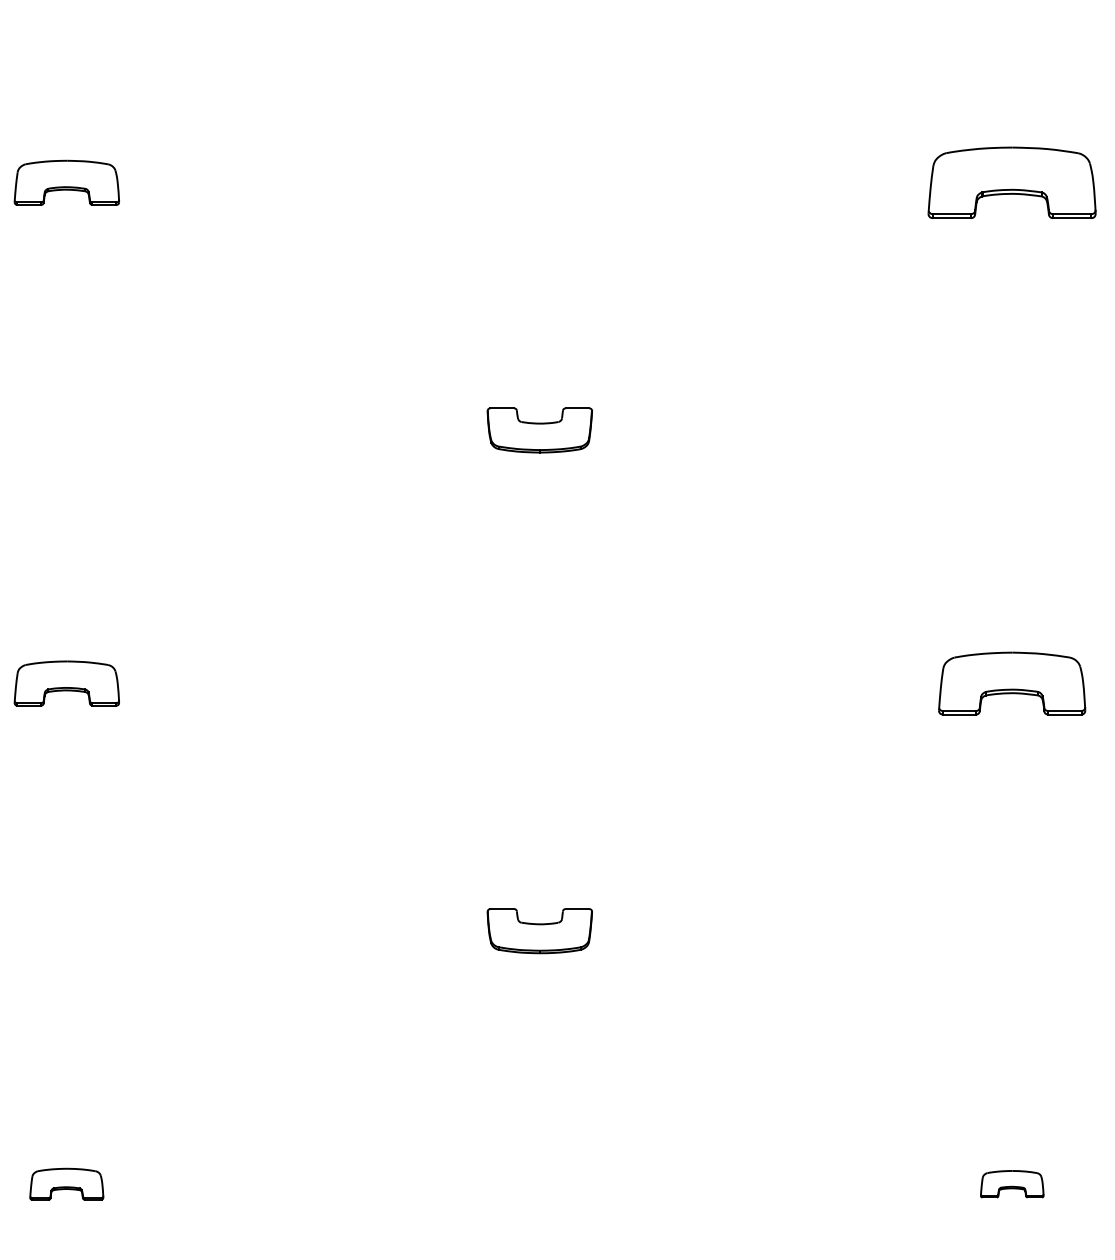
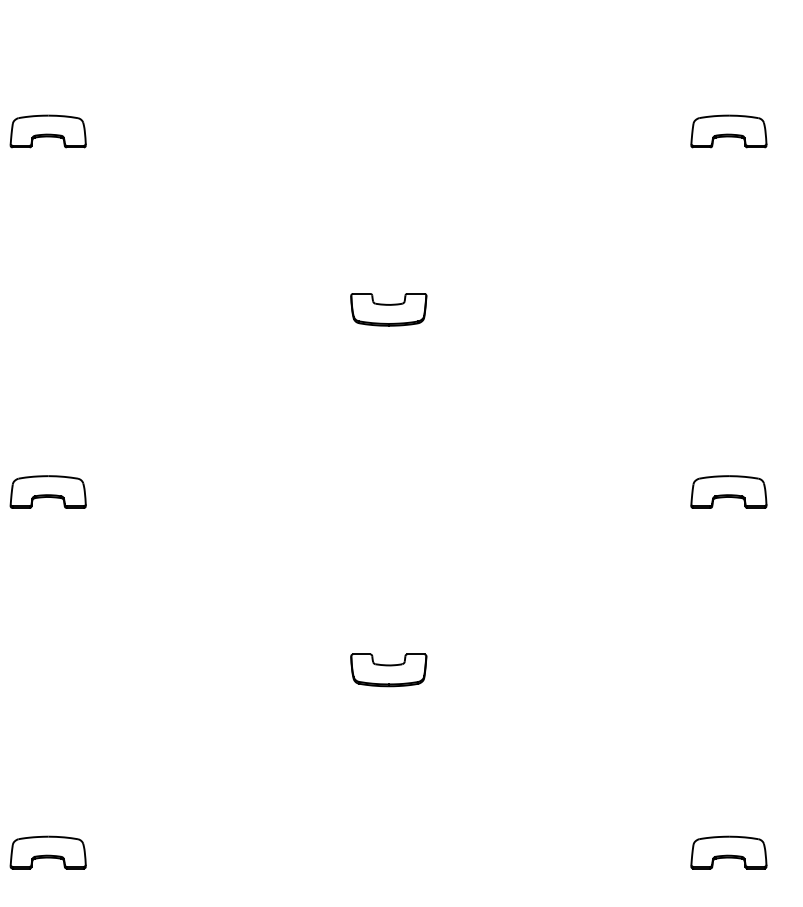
part: (1011, 182) -> (728, 131), size x0.62
part: (1011, 682) -> (728, 491), size x0.71
part: (65, 1184) -> (47, 852), size x1.43
part: (1011, 1184) -> (728, 852), size x1.67

